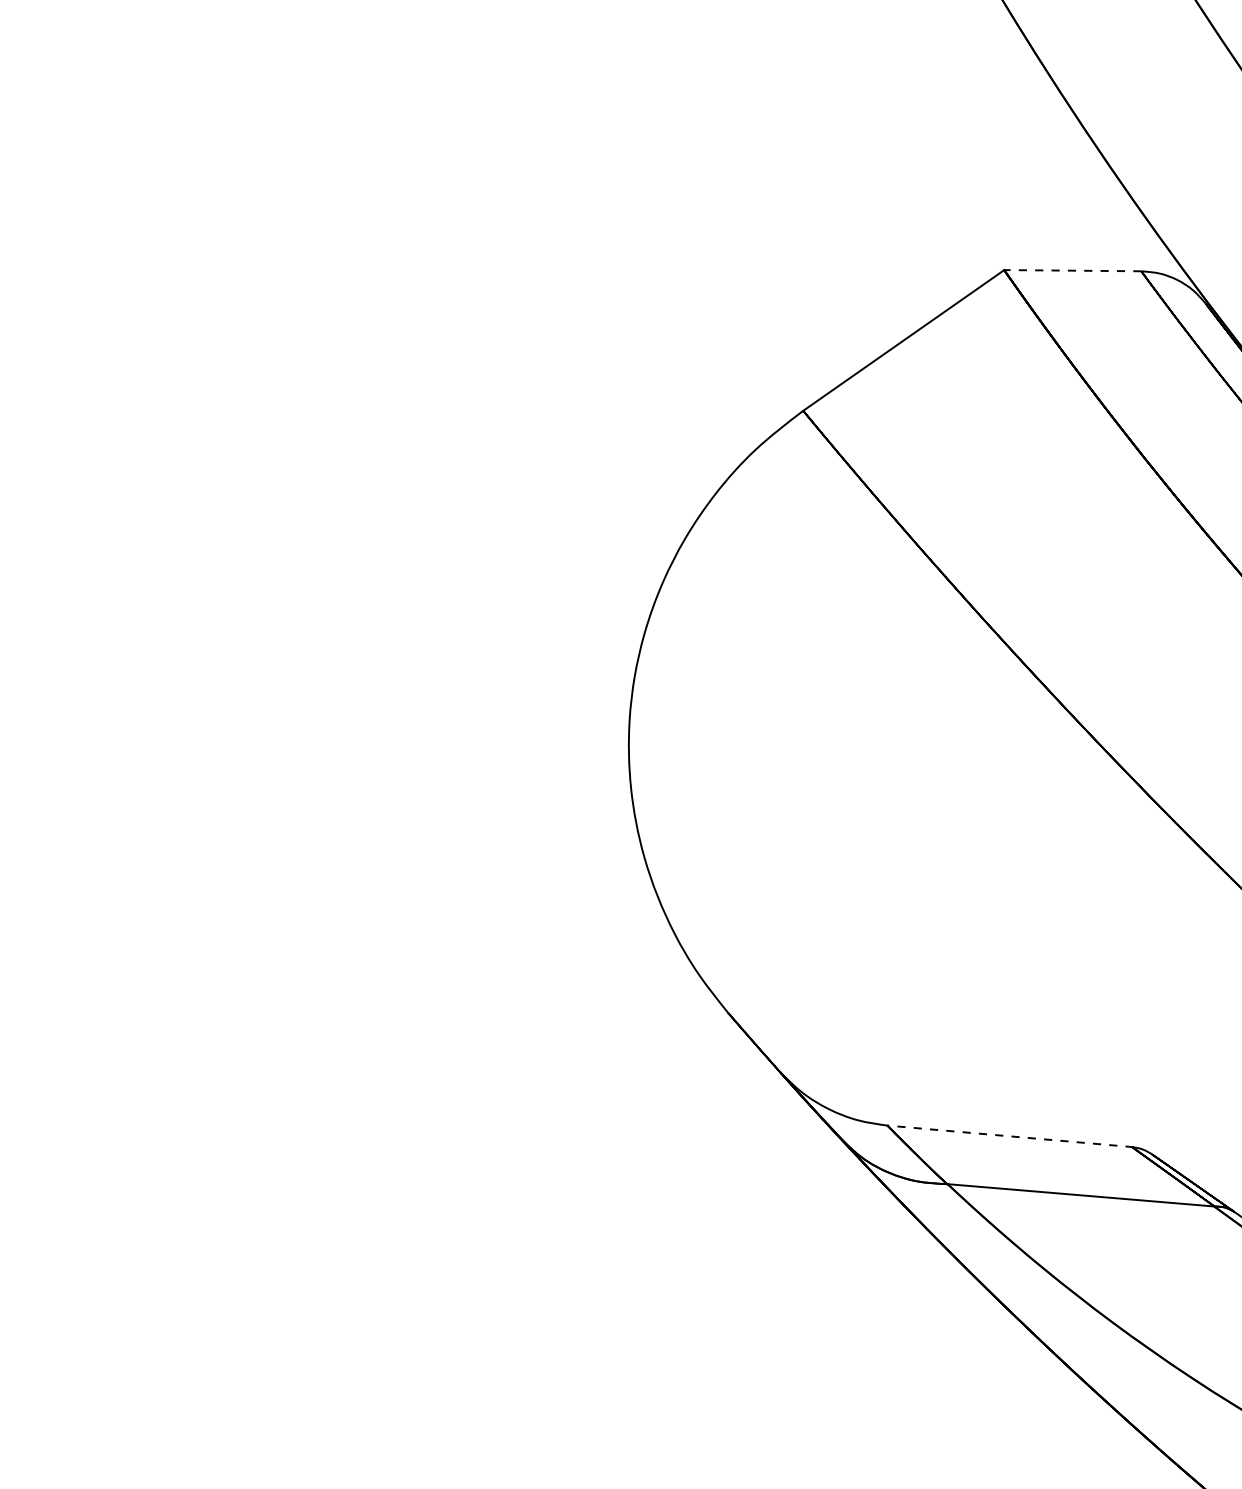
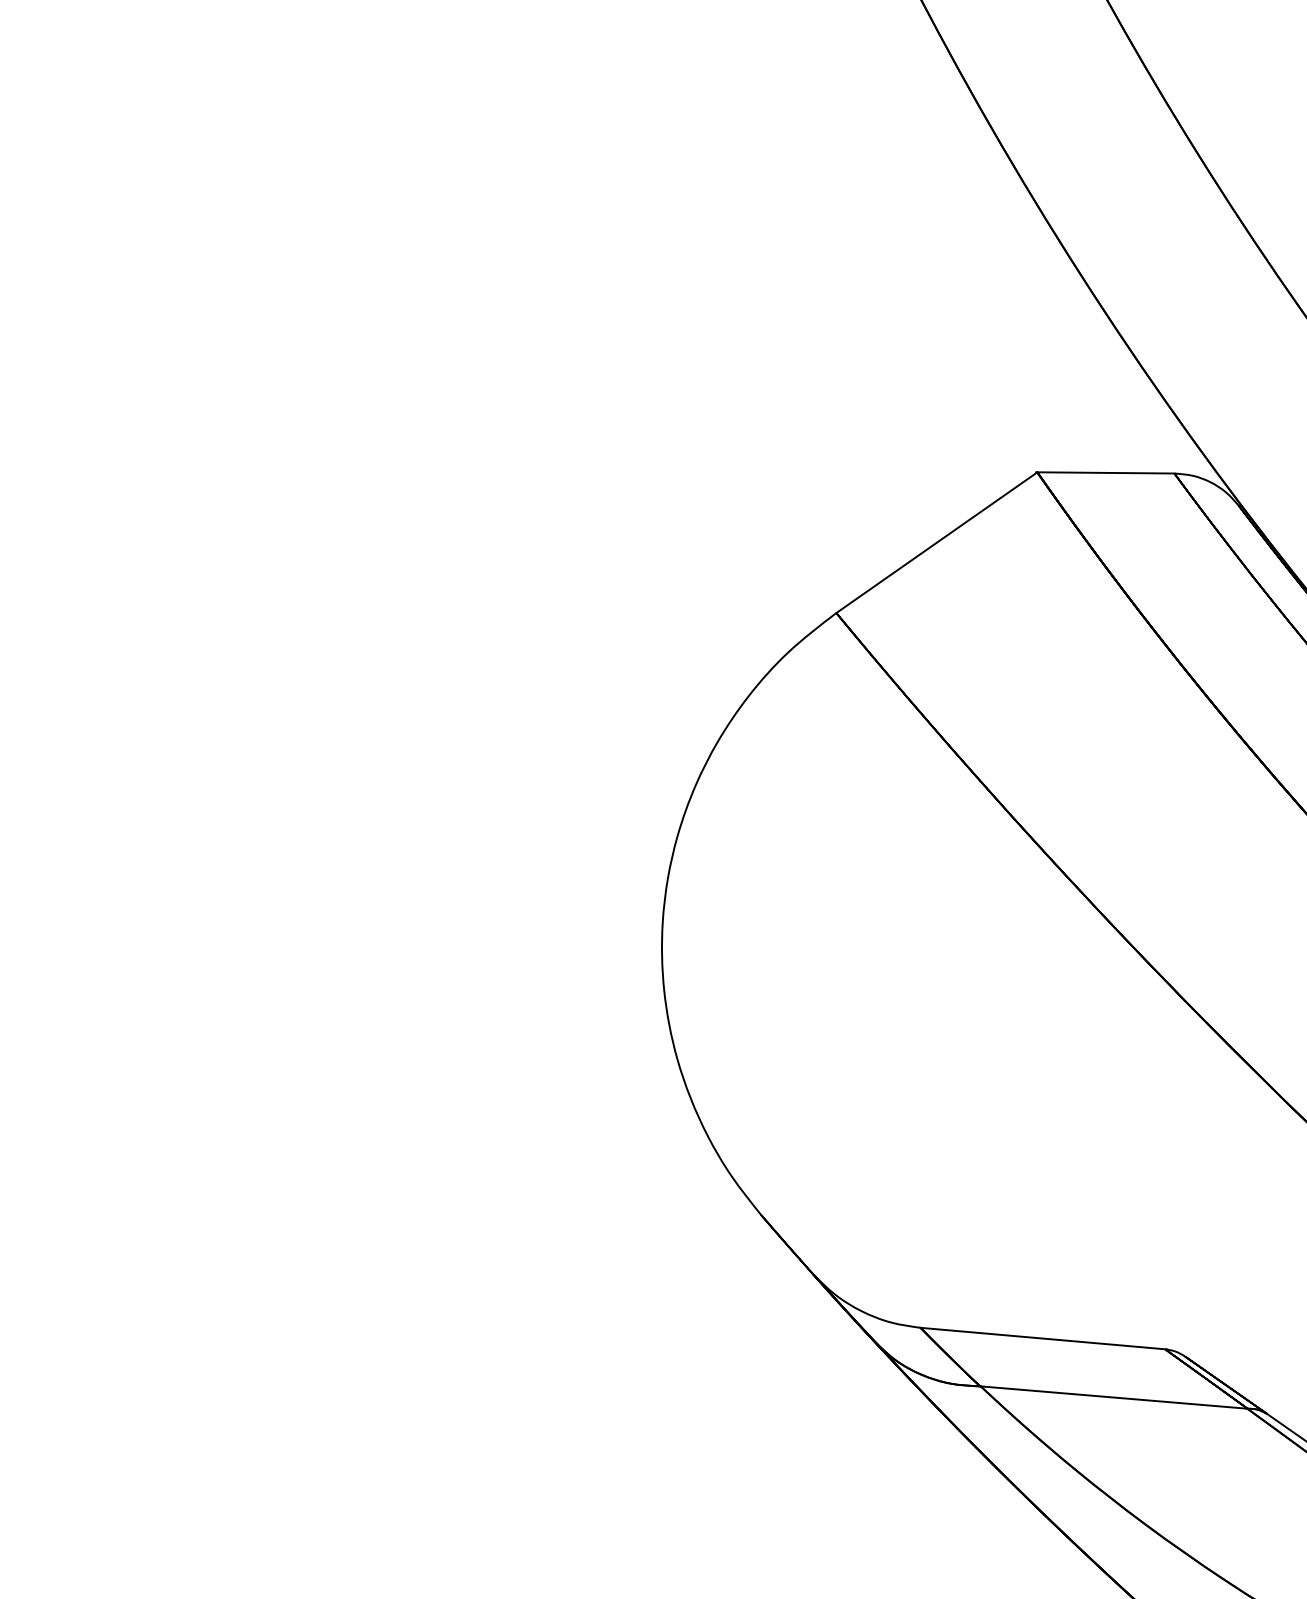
line: (1071, 270) -> (1104, 472), dashed -> solid
line: (1010, 1136) -> (1043, 1338), dashed -> solid

